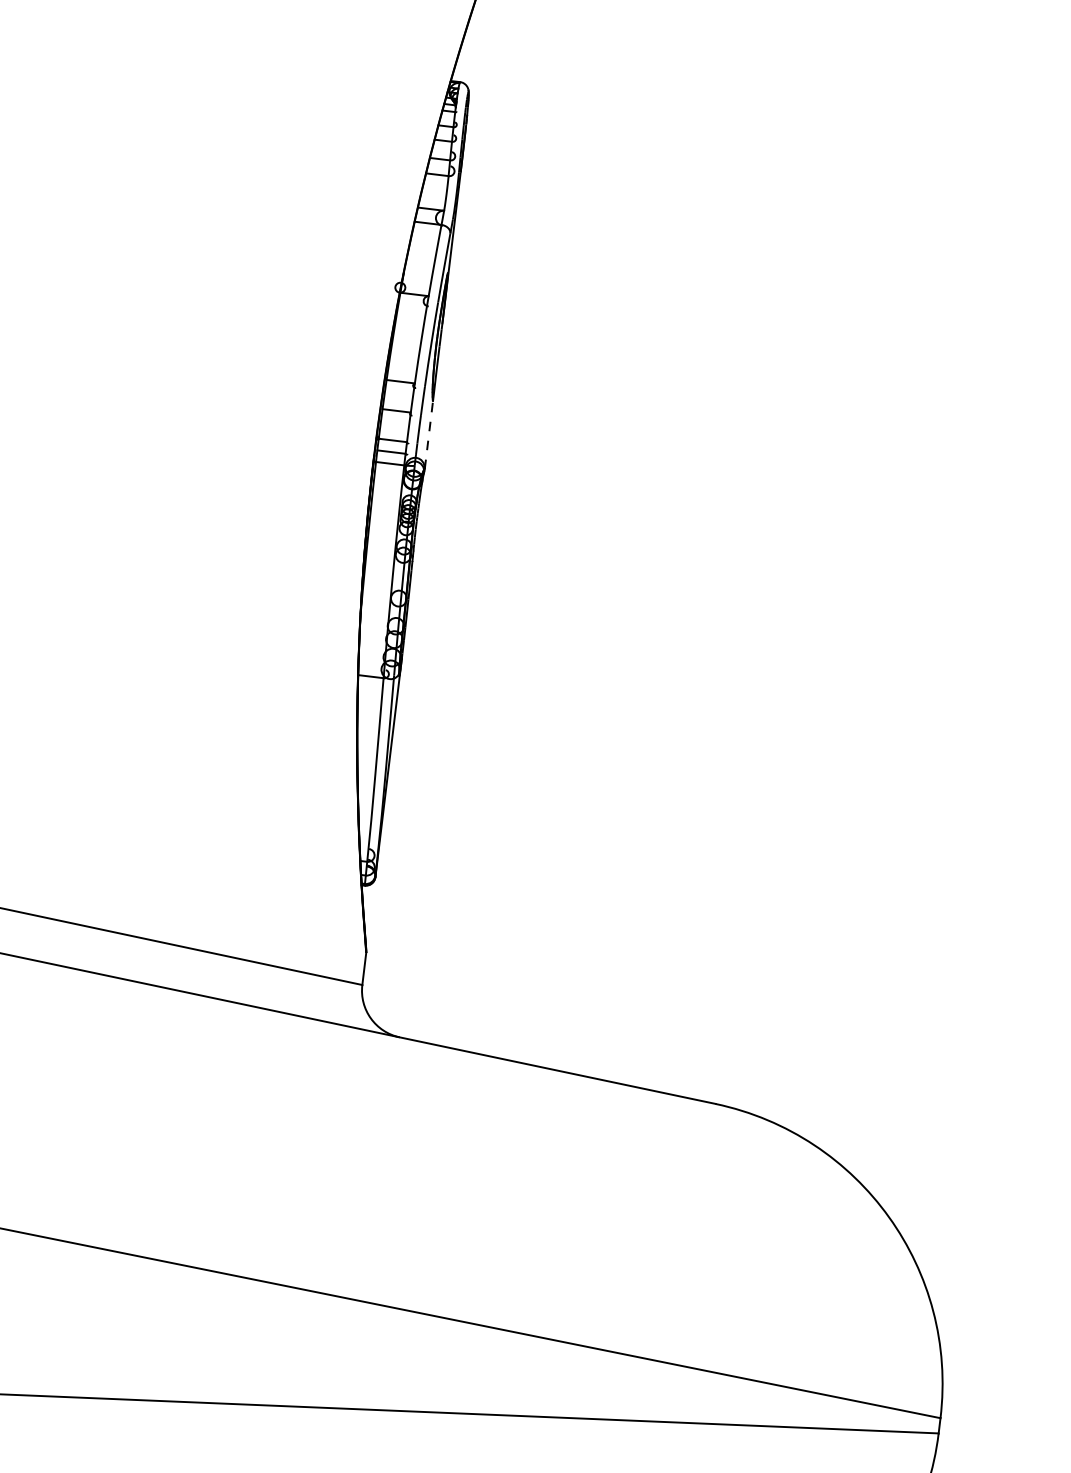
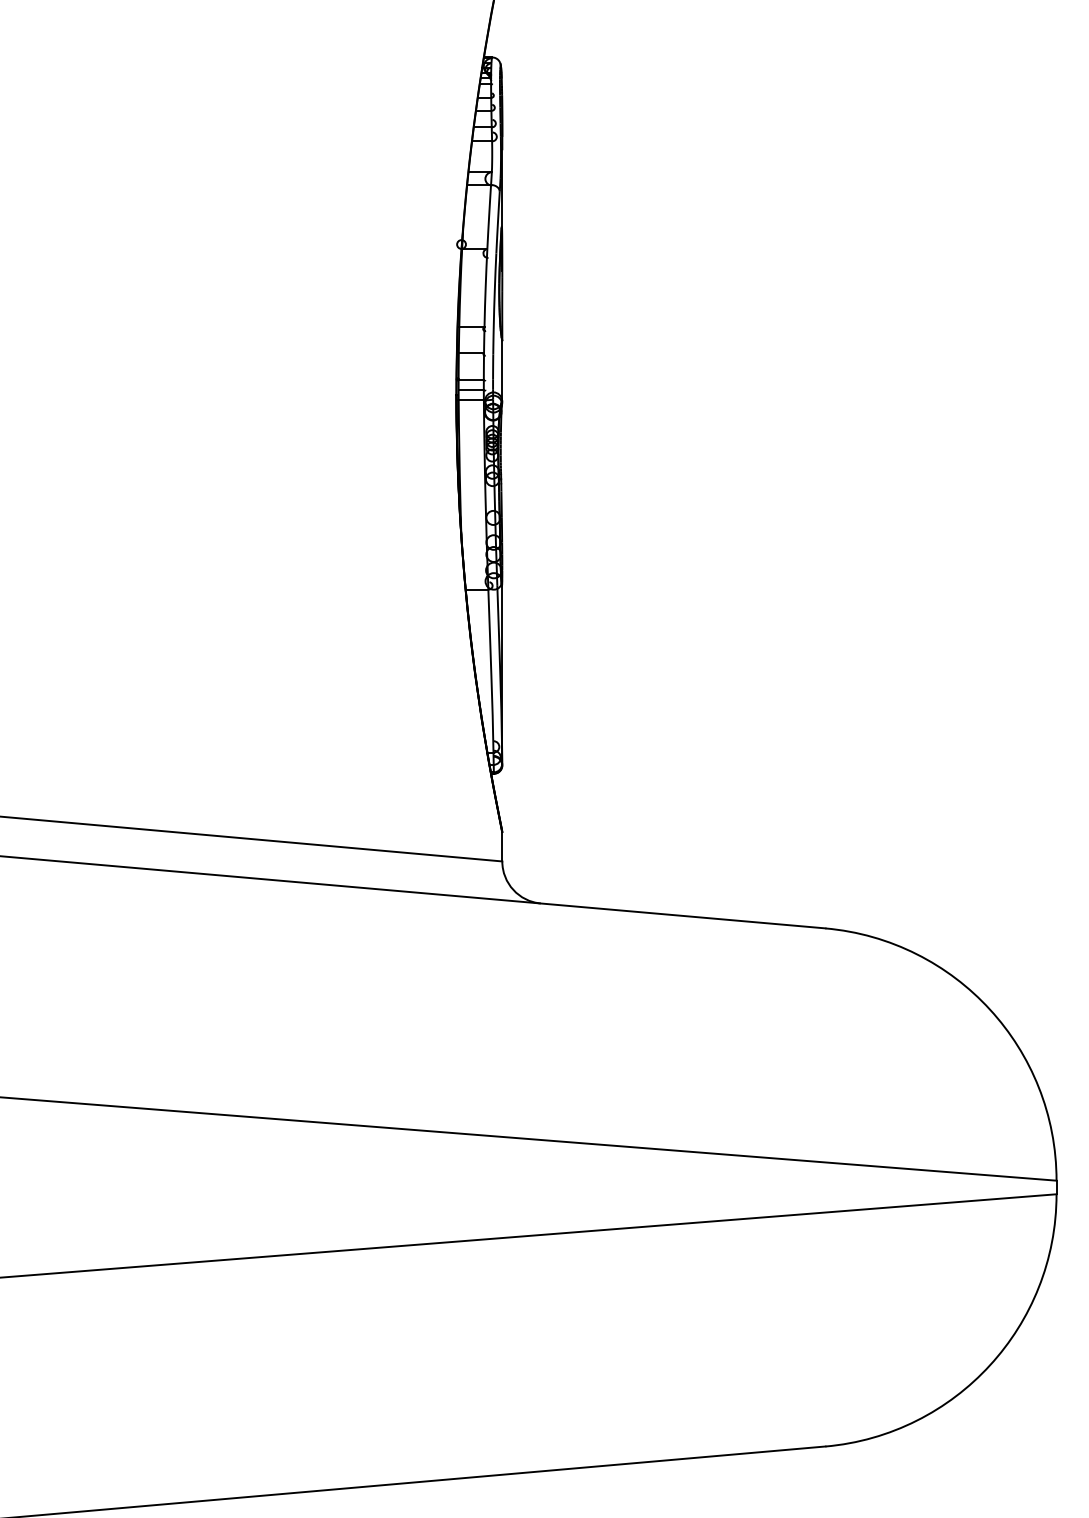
line: (429, 433) -> (502, 369), dashed -> solid

